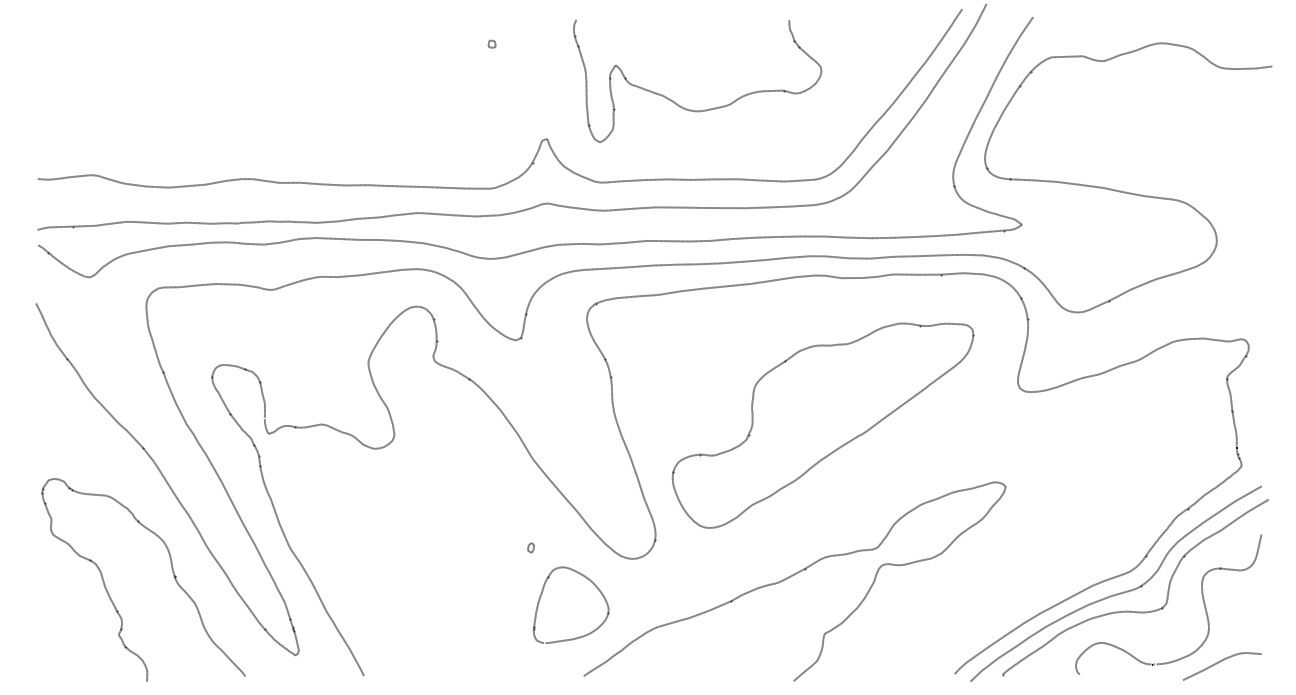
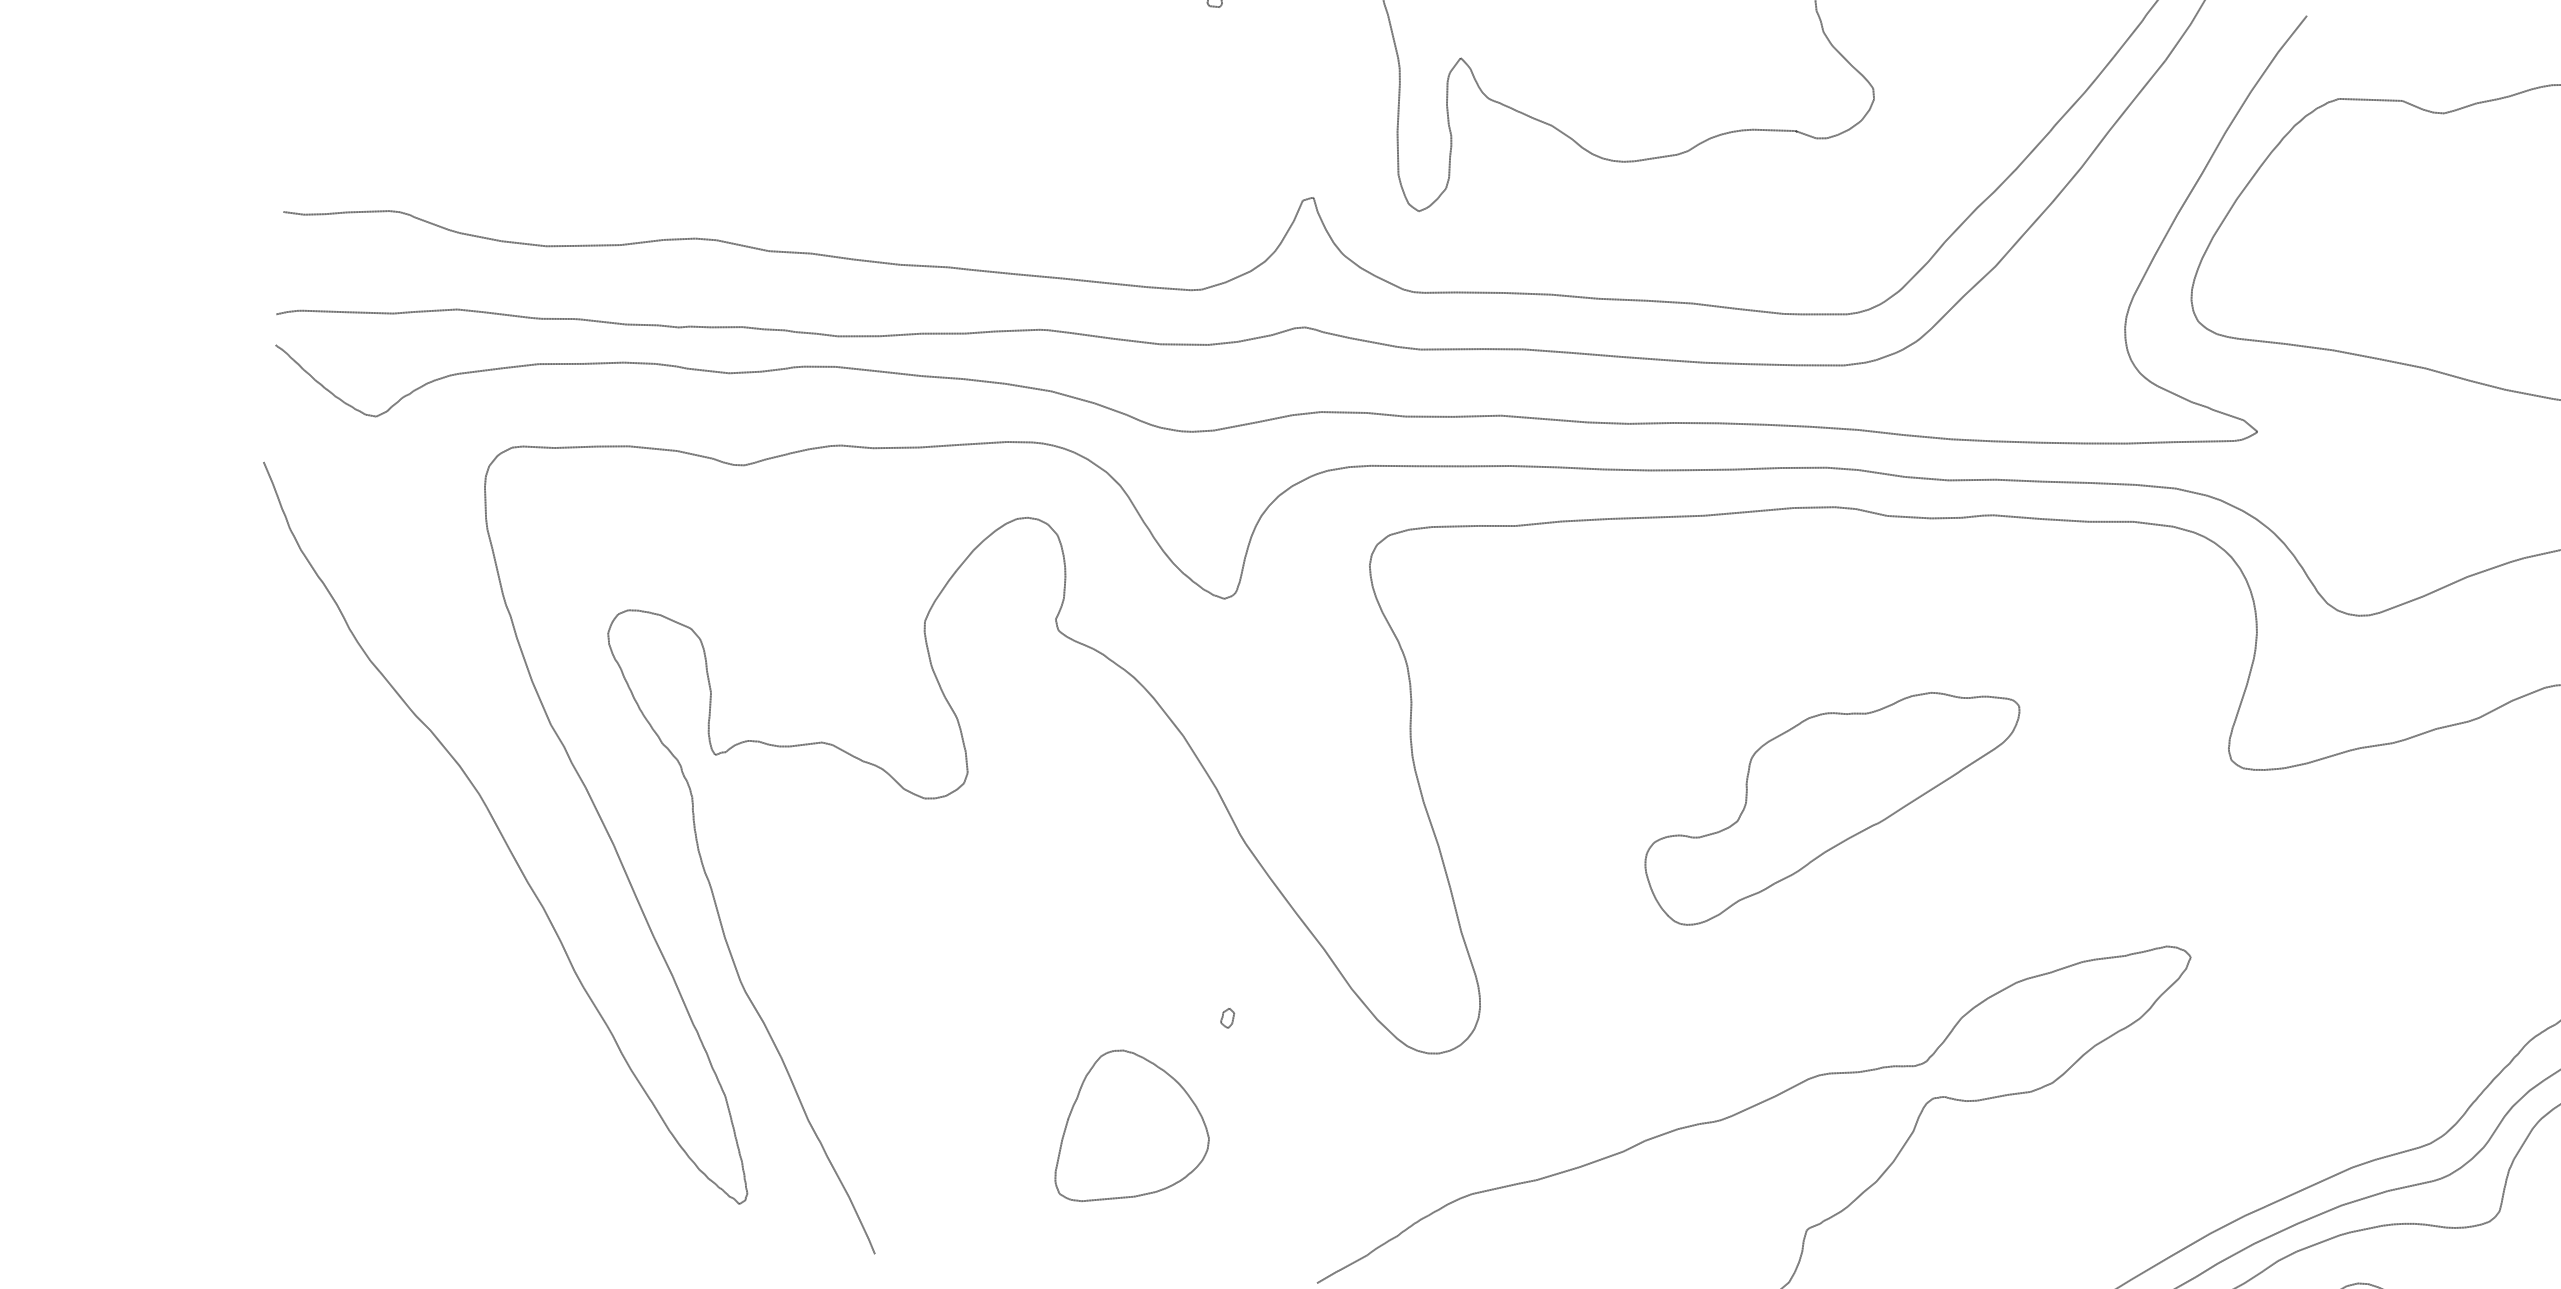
part: (822, 425) -> (1829, 809), size x0.6
curve: (171, 569) -> (501, 1014), removed
part: (588, 580) -> (1172, 1080), moved

